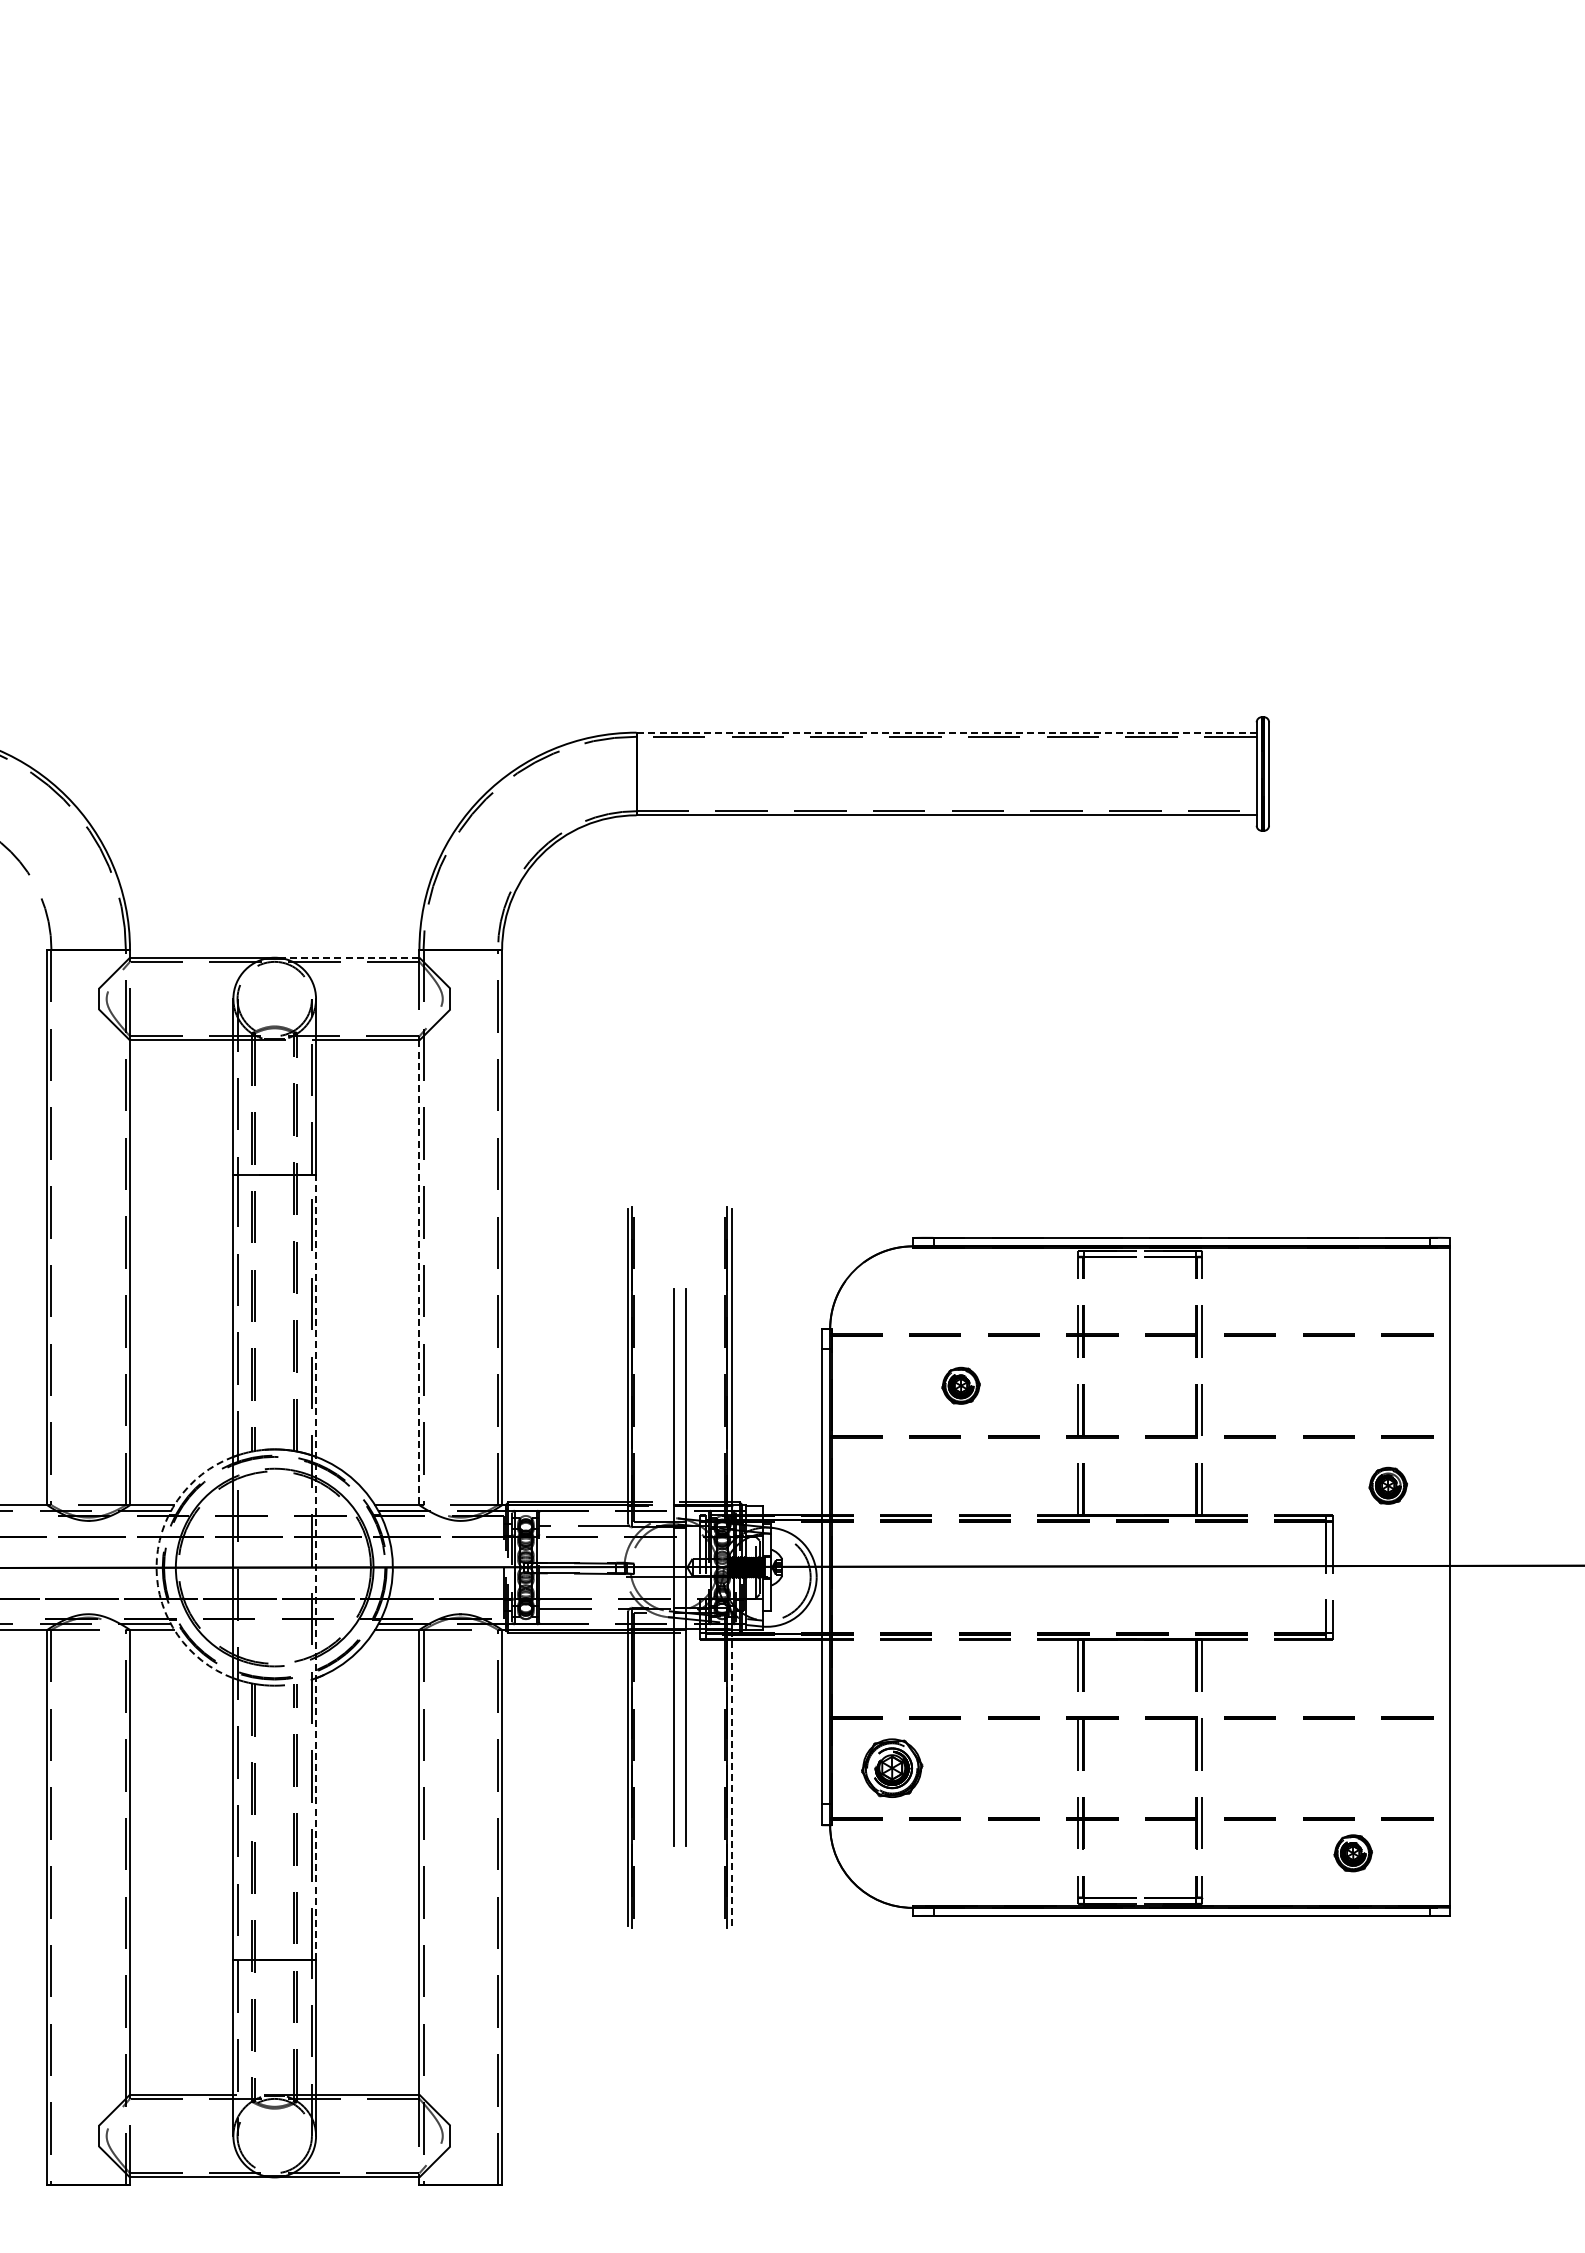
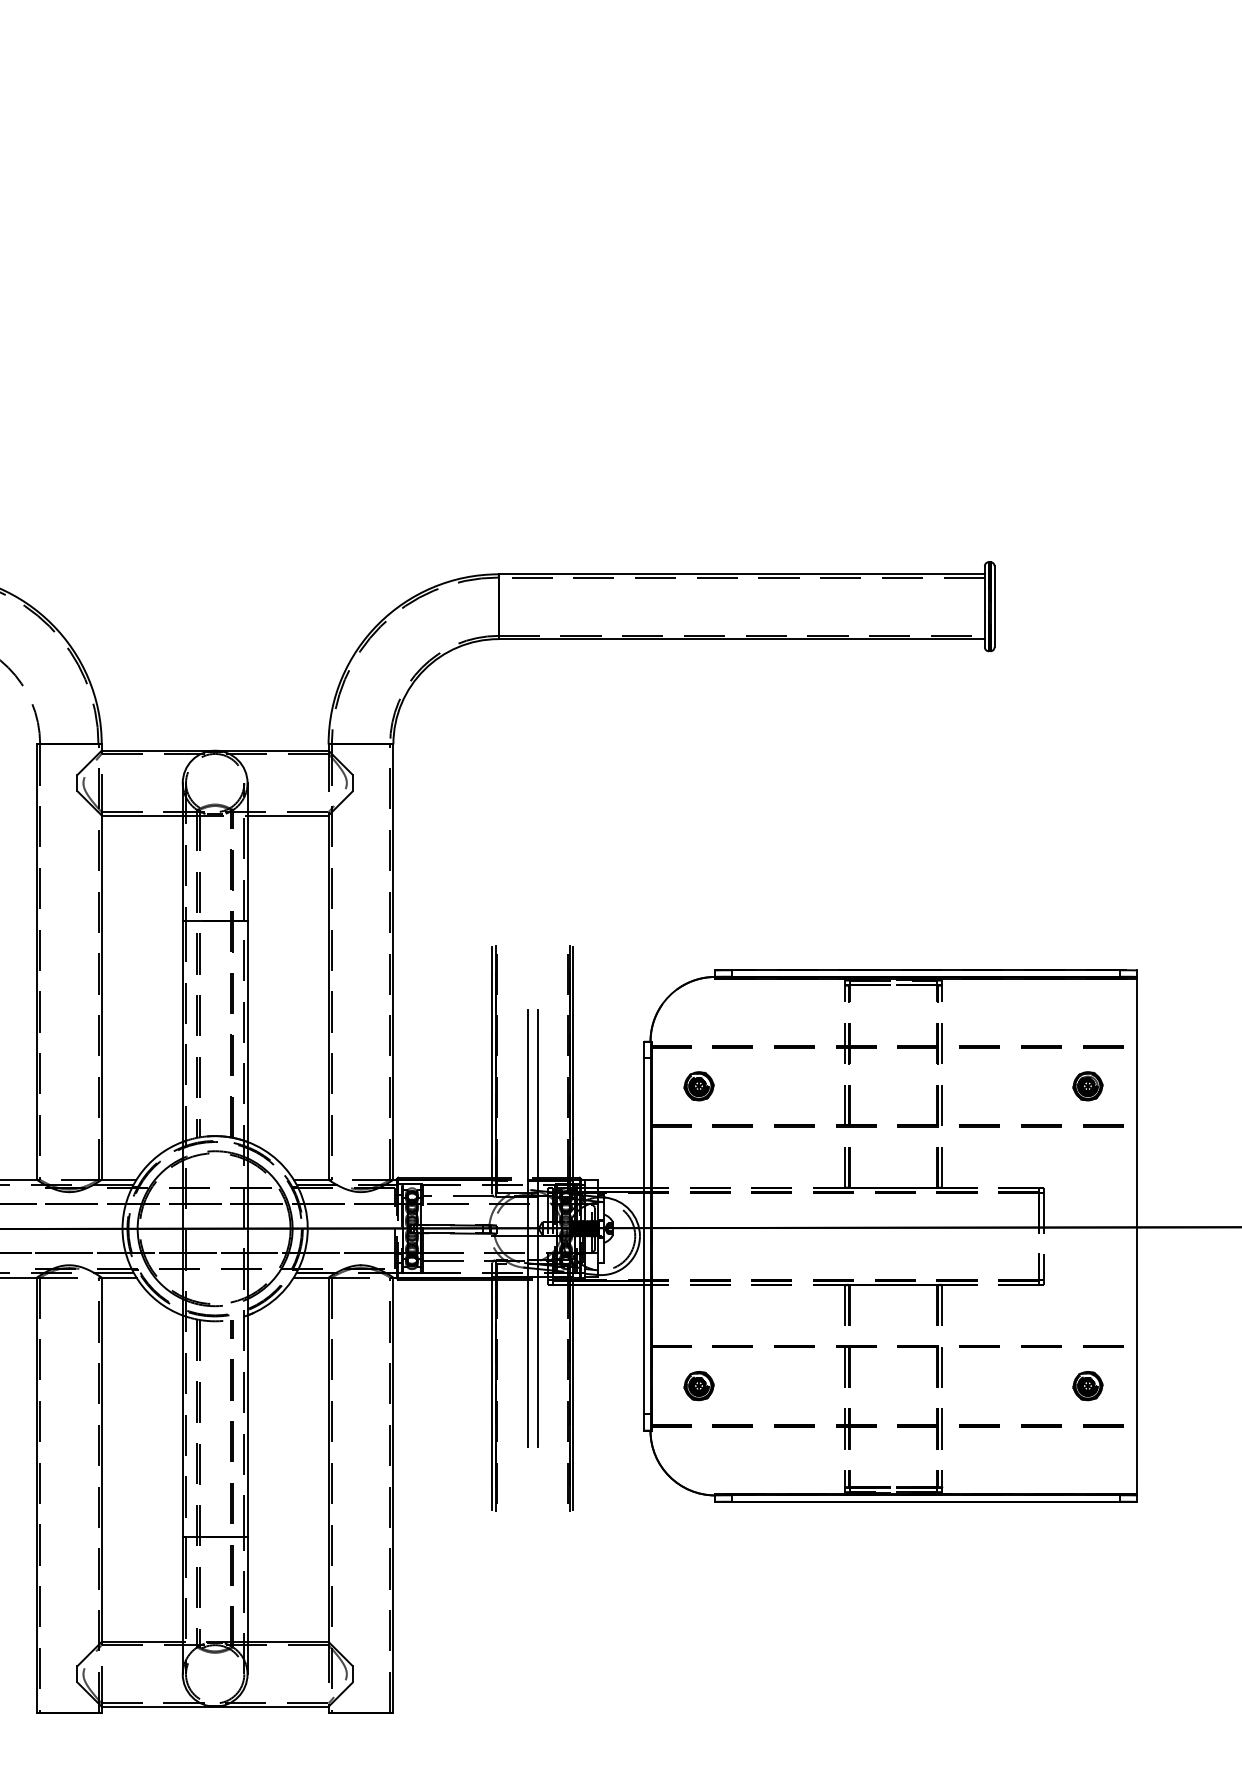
line: (946, 732) -> (741, 574), dashed -> solid
line: (346, 957) -> (271, 750), dashed -> solid
line: (419, 1273) -> (328, 998), dashed -> solid
part: (960, 1385) -> (698, 1086), moved
part: (1387, 1485) -> (1087, 1086), moved
arc: (156, 1567) -> (122, 1228), dashed -> solid
line: (316, 1567) -> (247, 1228), dashed -> solid
part: (891, 1768) -> (698, 1386), size x0.62
line: (731, 1778) -> (573, 1394), dashed -> solid
part: (1352, 1853) -> (1087, 1386), moved

